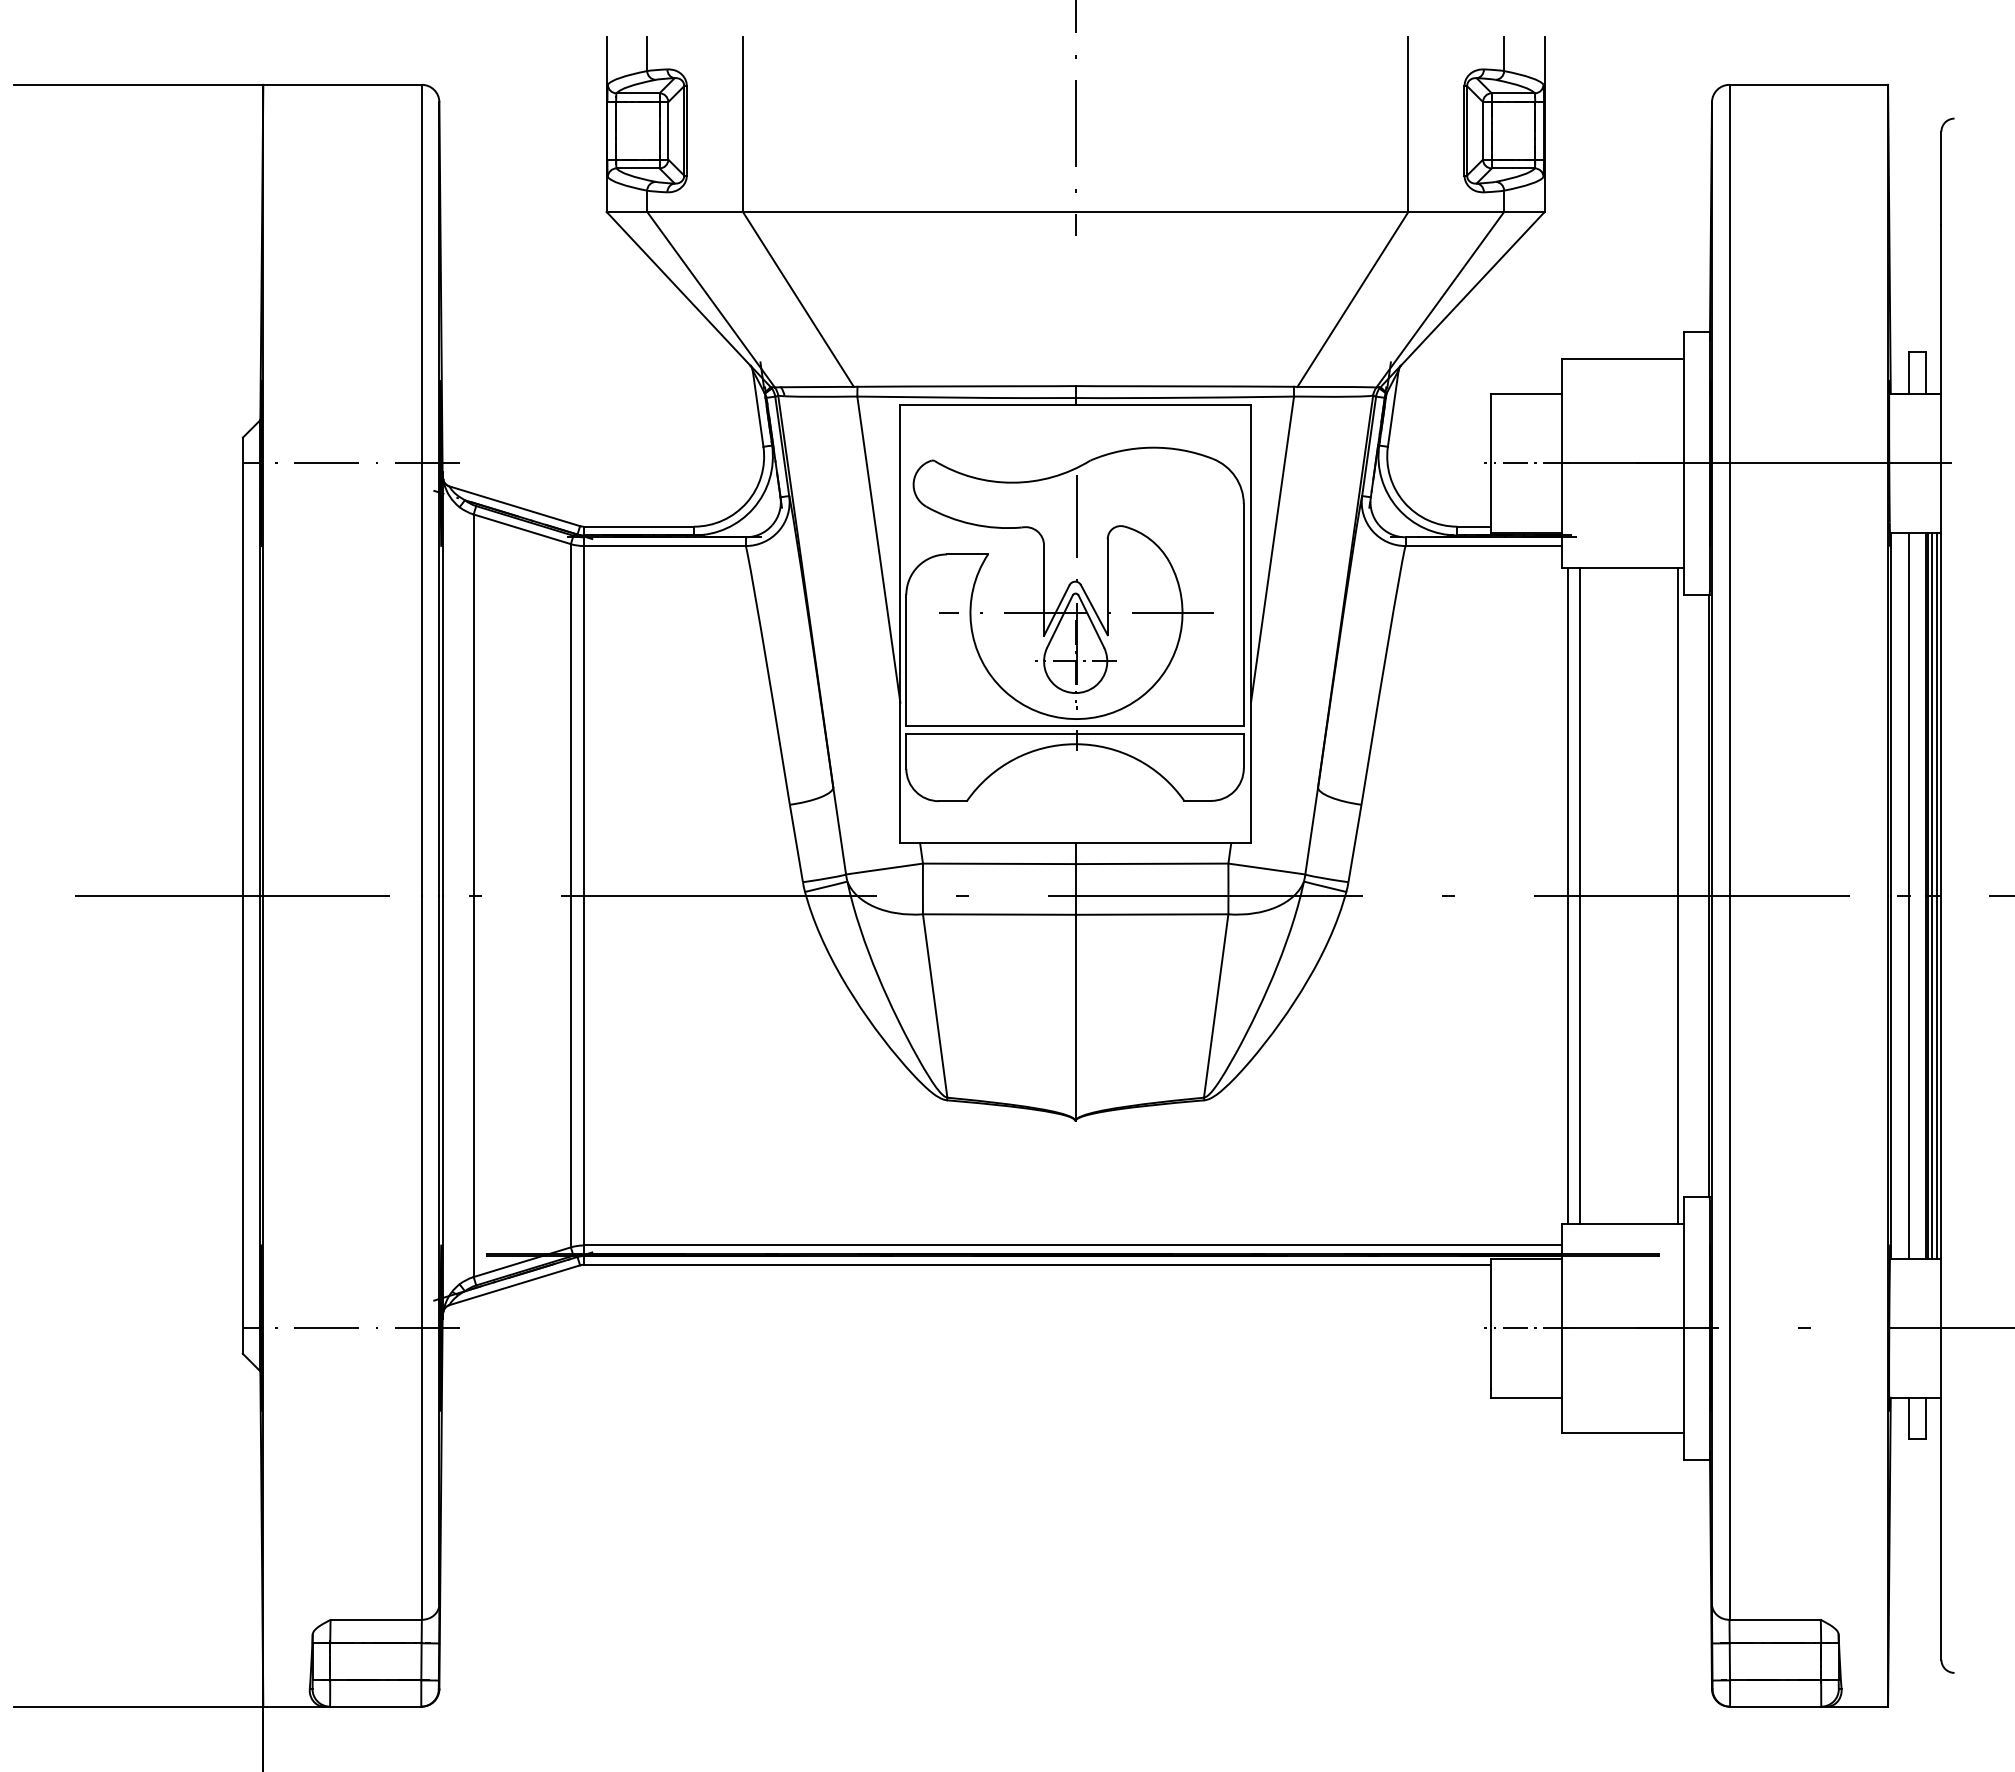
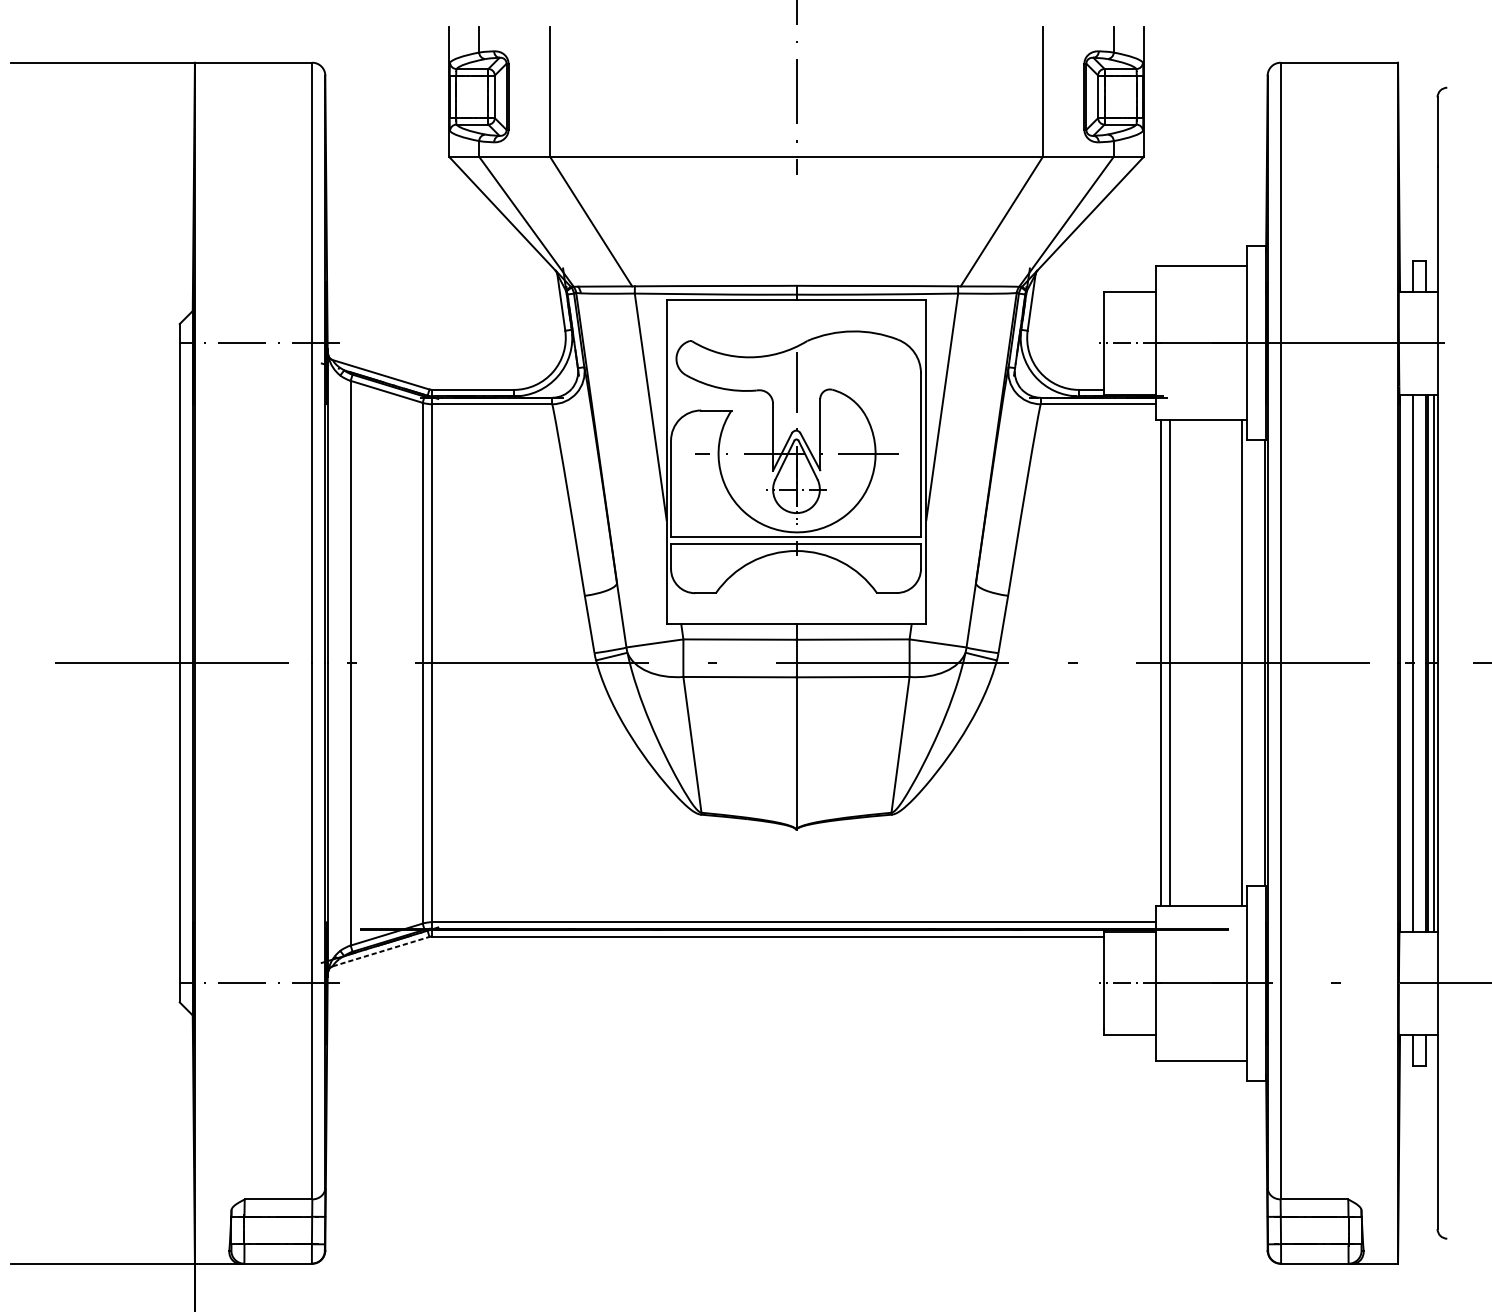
line: (1932, 895) -> (1430, 663), removed
line: (515, 1285) -> (381, 951), solid -> dashed

